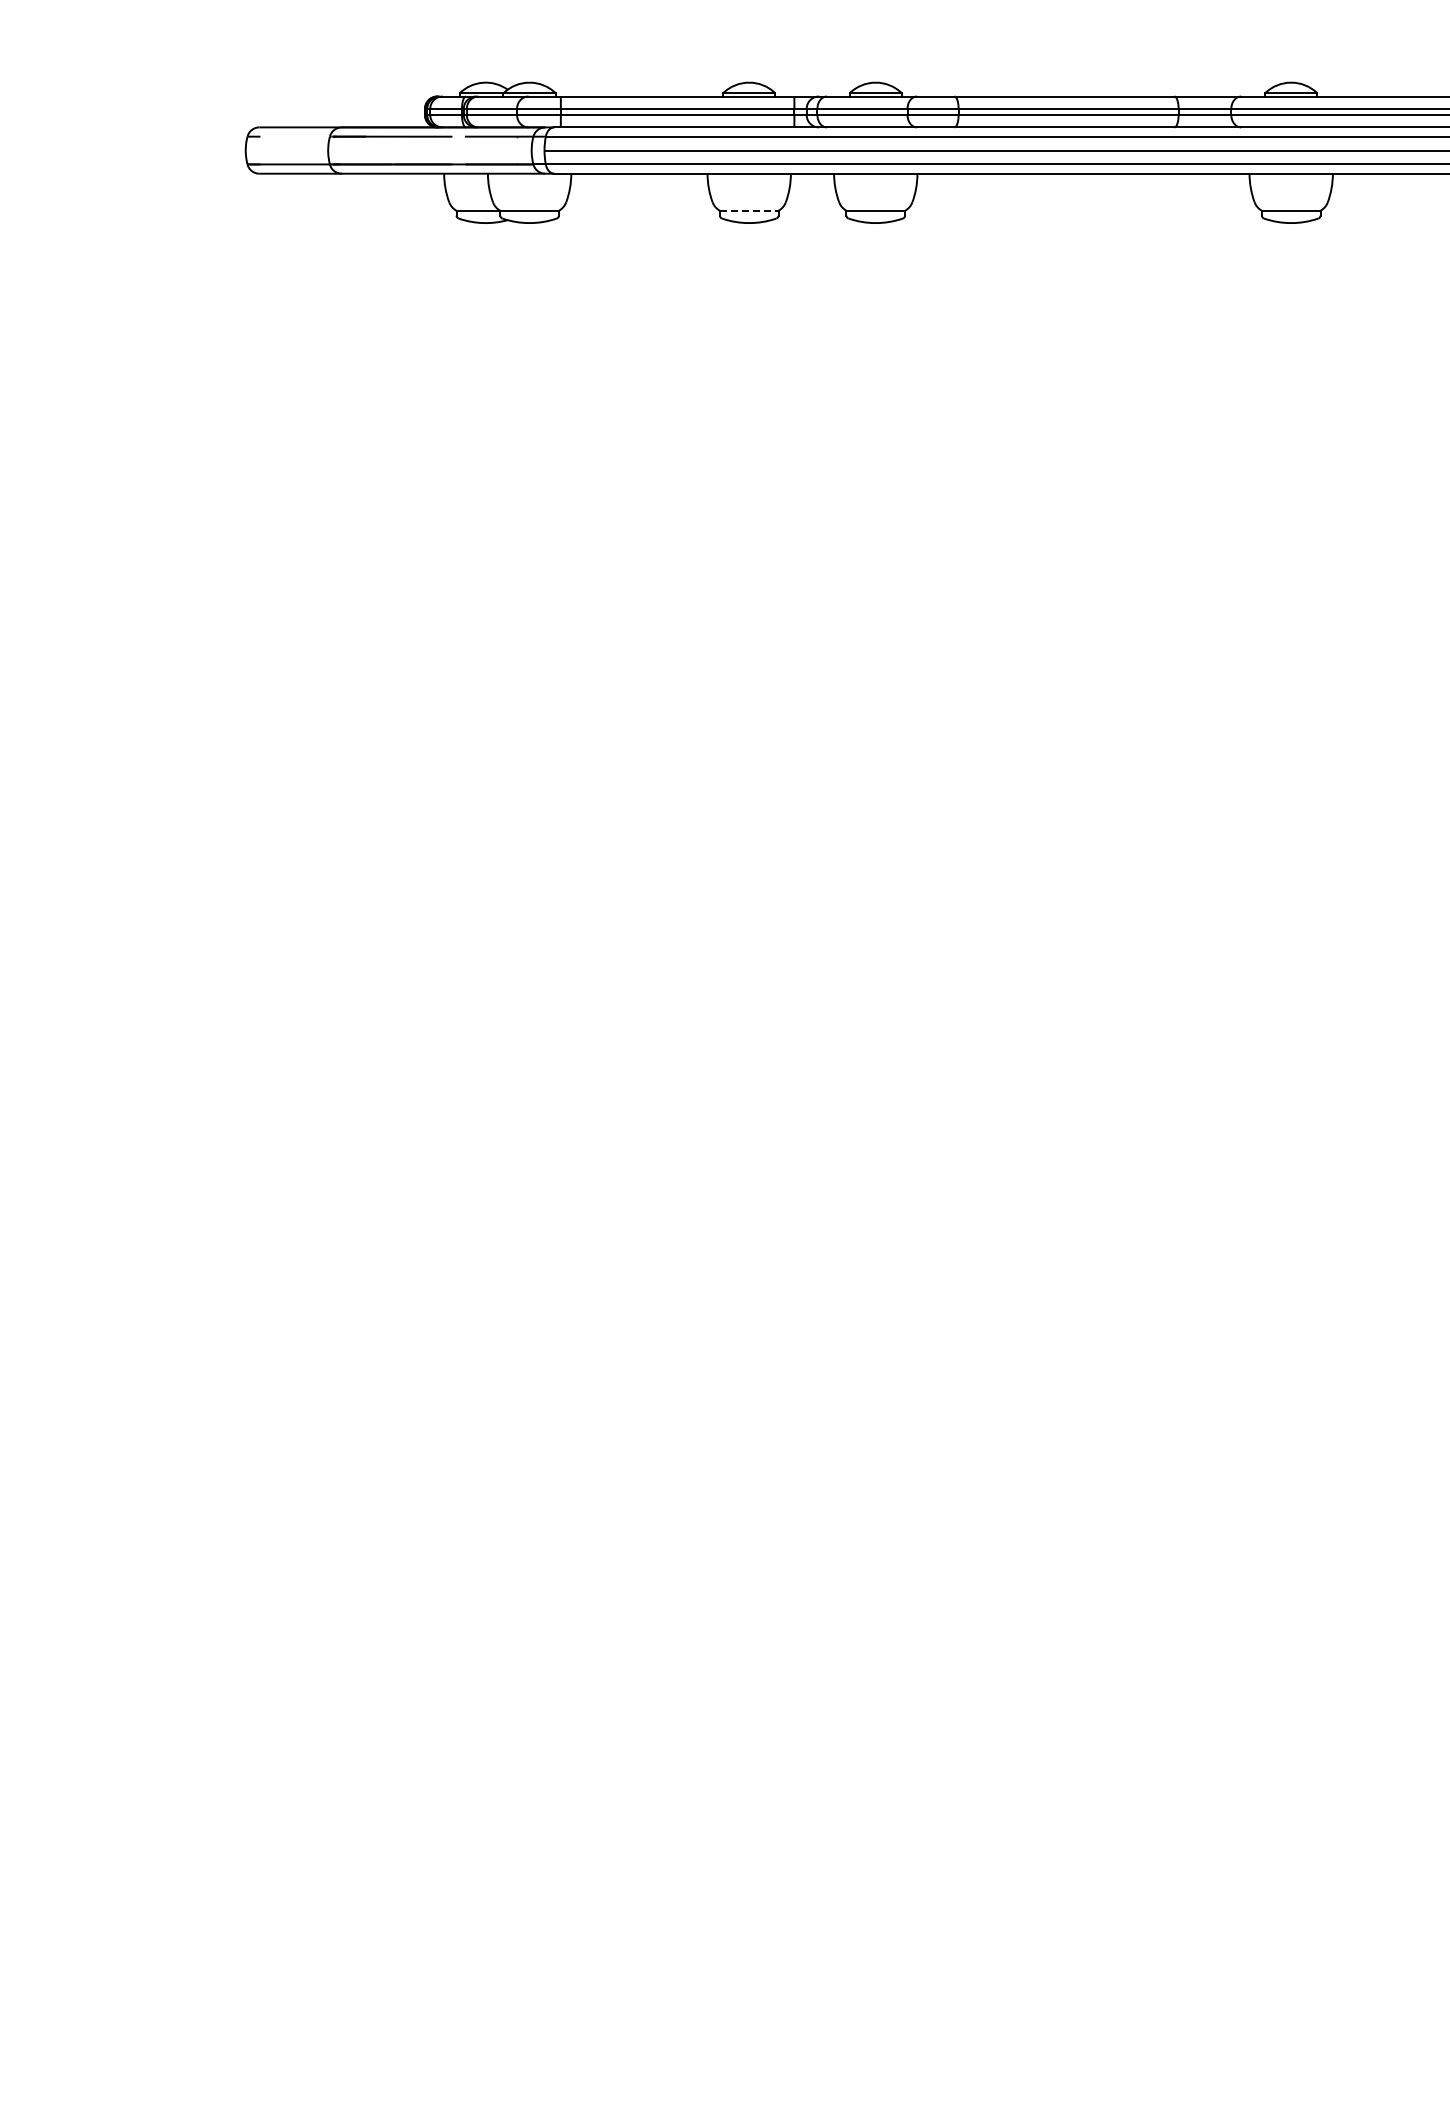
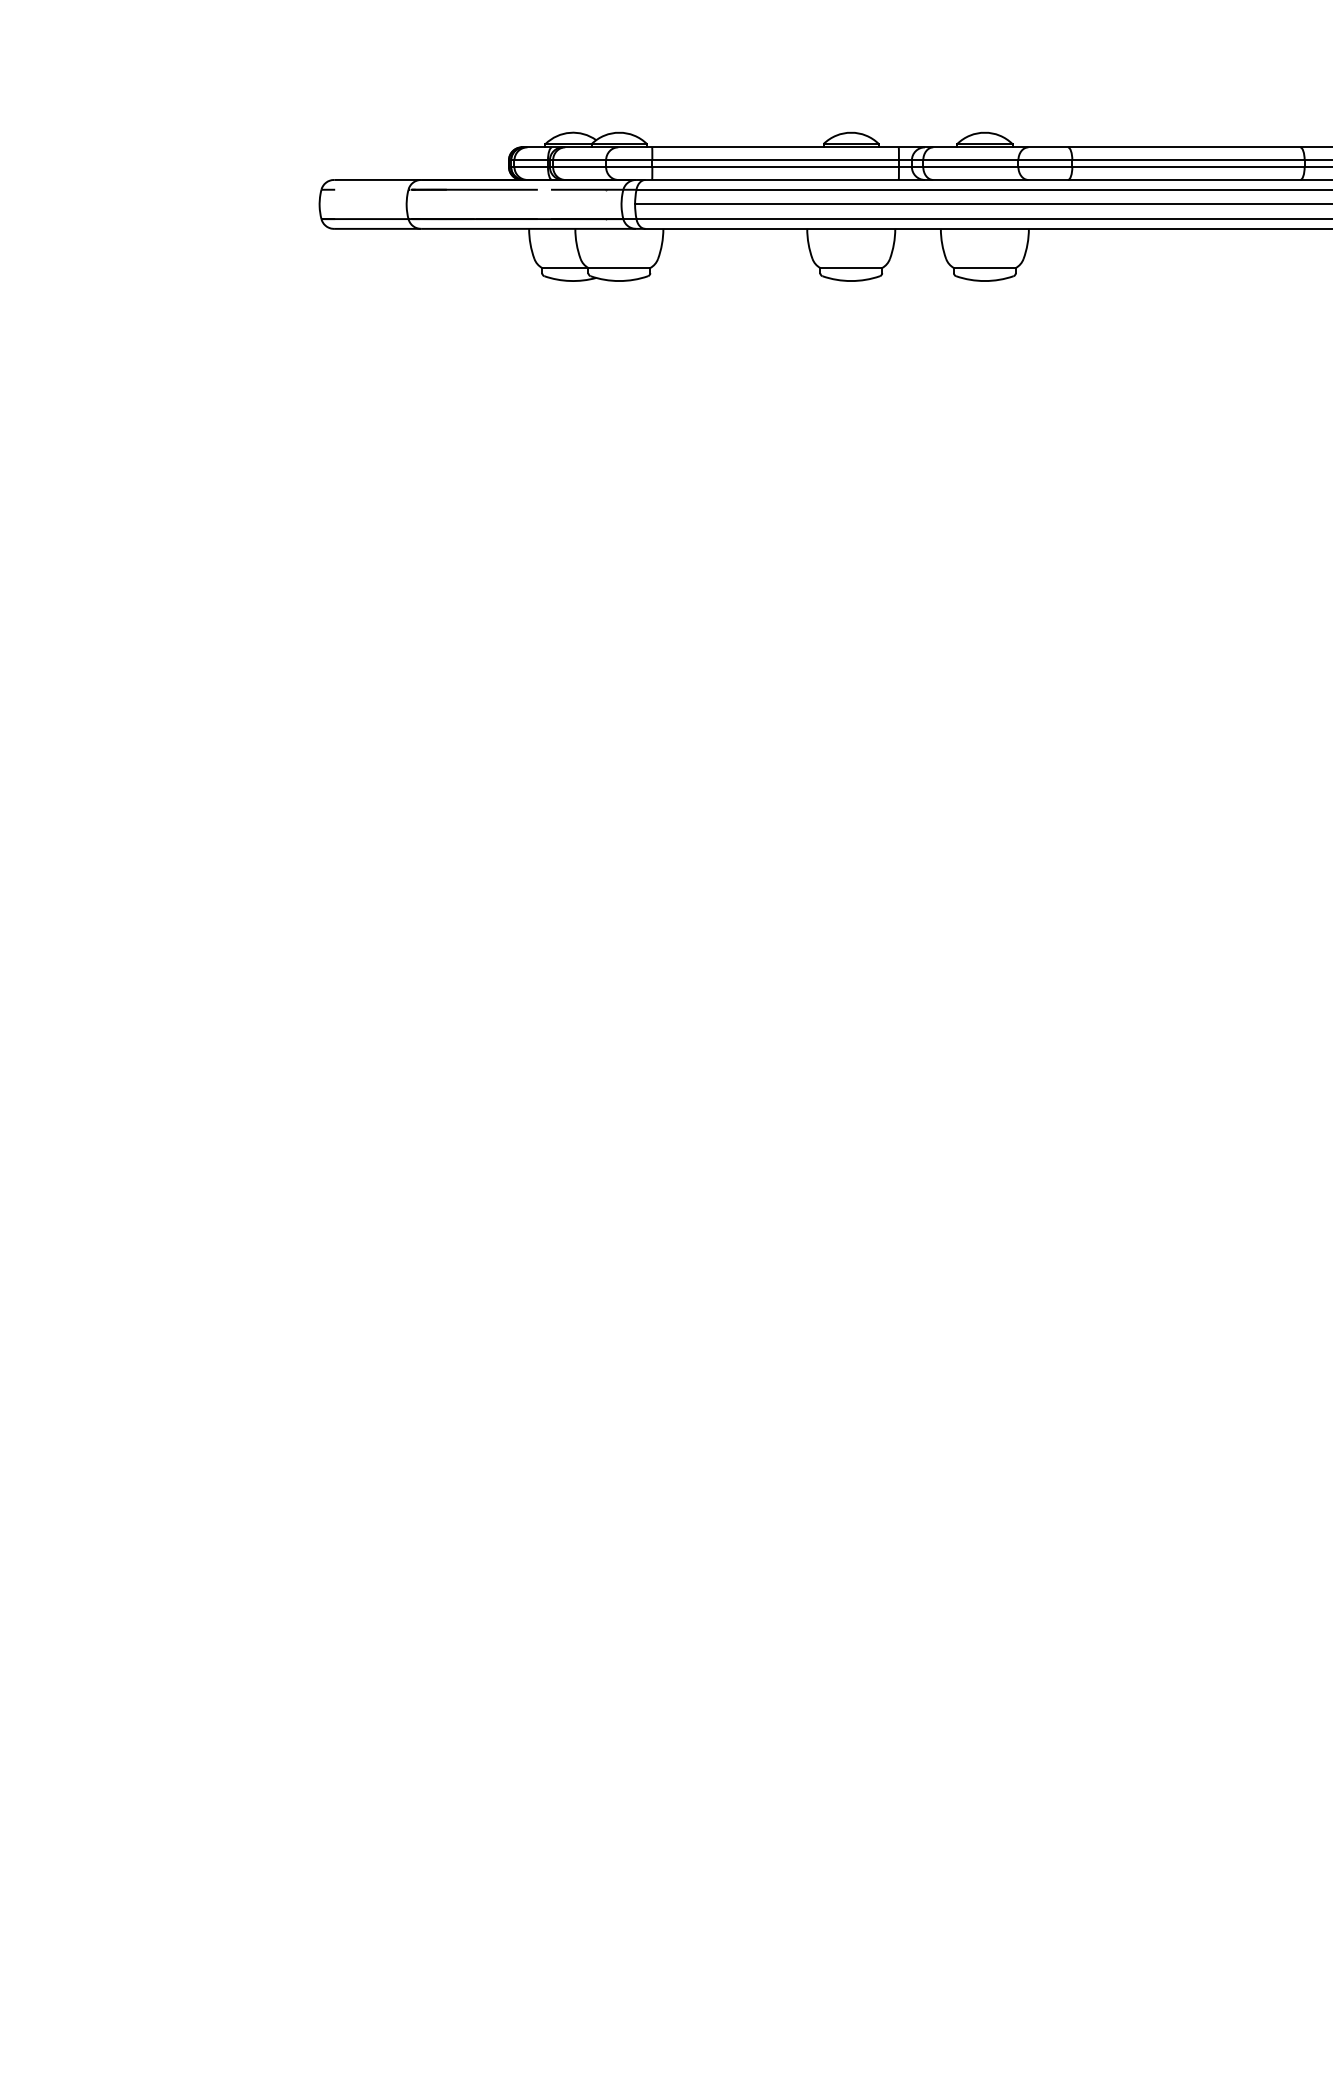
line: (749, 210) -> (851, 267), dashed -> solid

